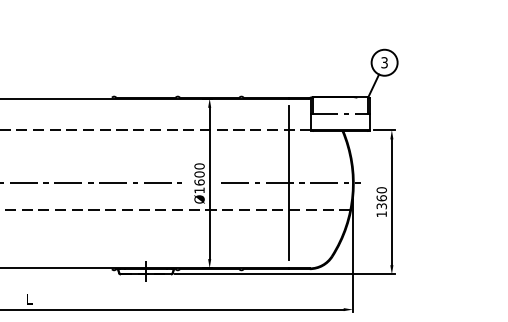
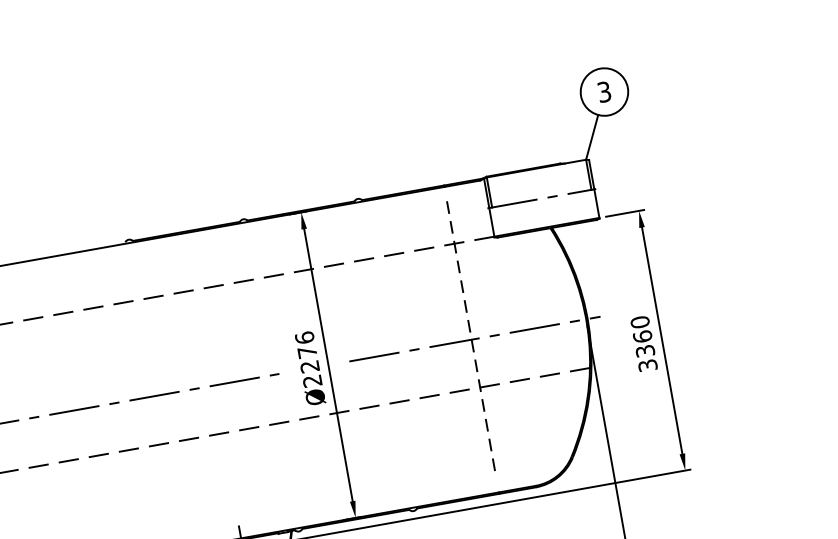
text: (199, 178) -> (308, 359), Ø1600 -> Ø2276
line: (289, 183) -> (472, 339), solid -> dashed
text: (381, 214) -> (647, 365), 1360 -> 3360

